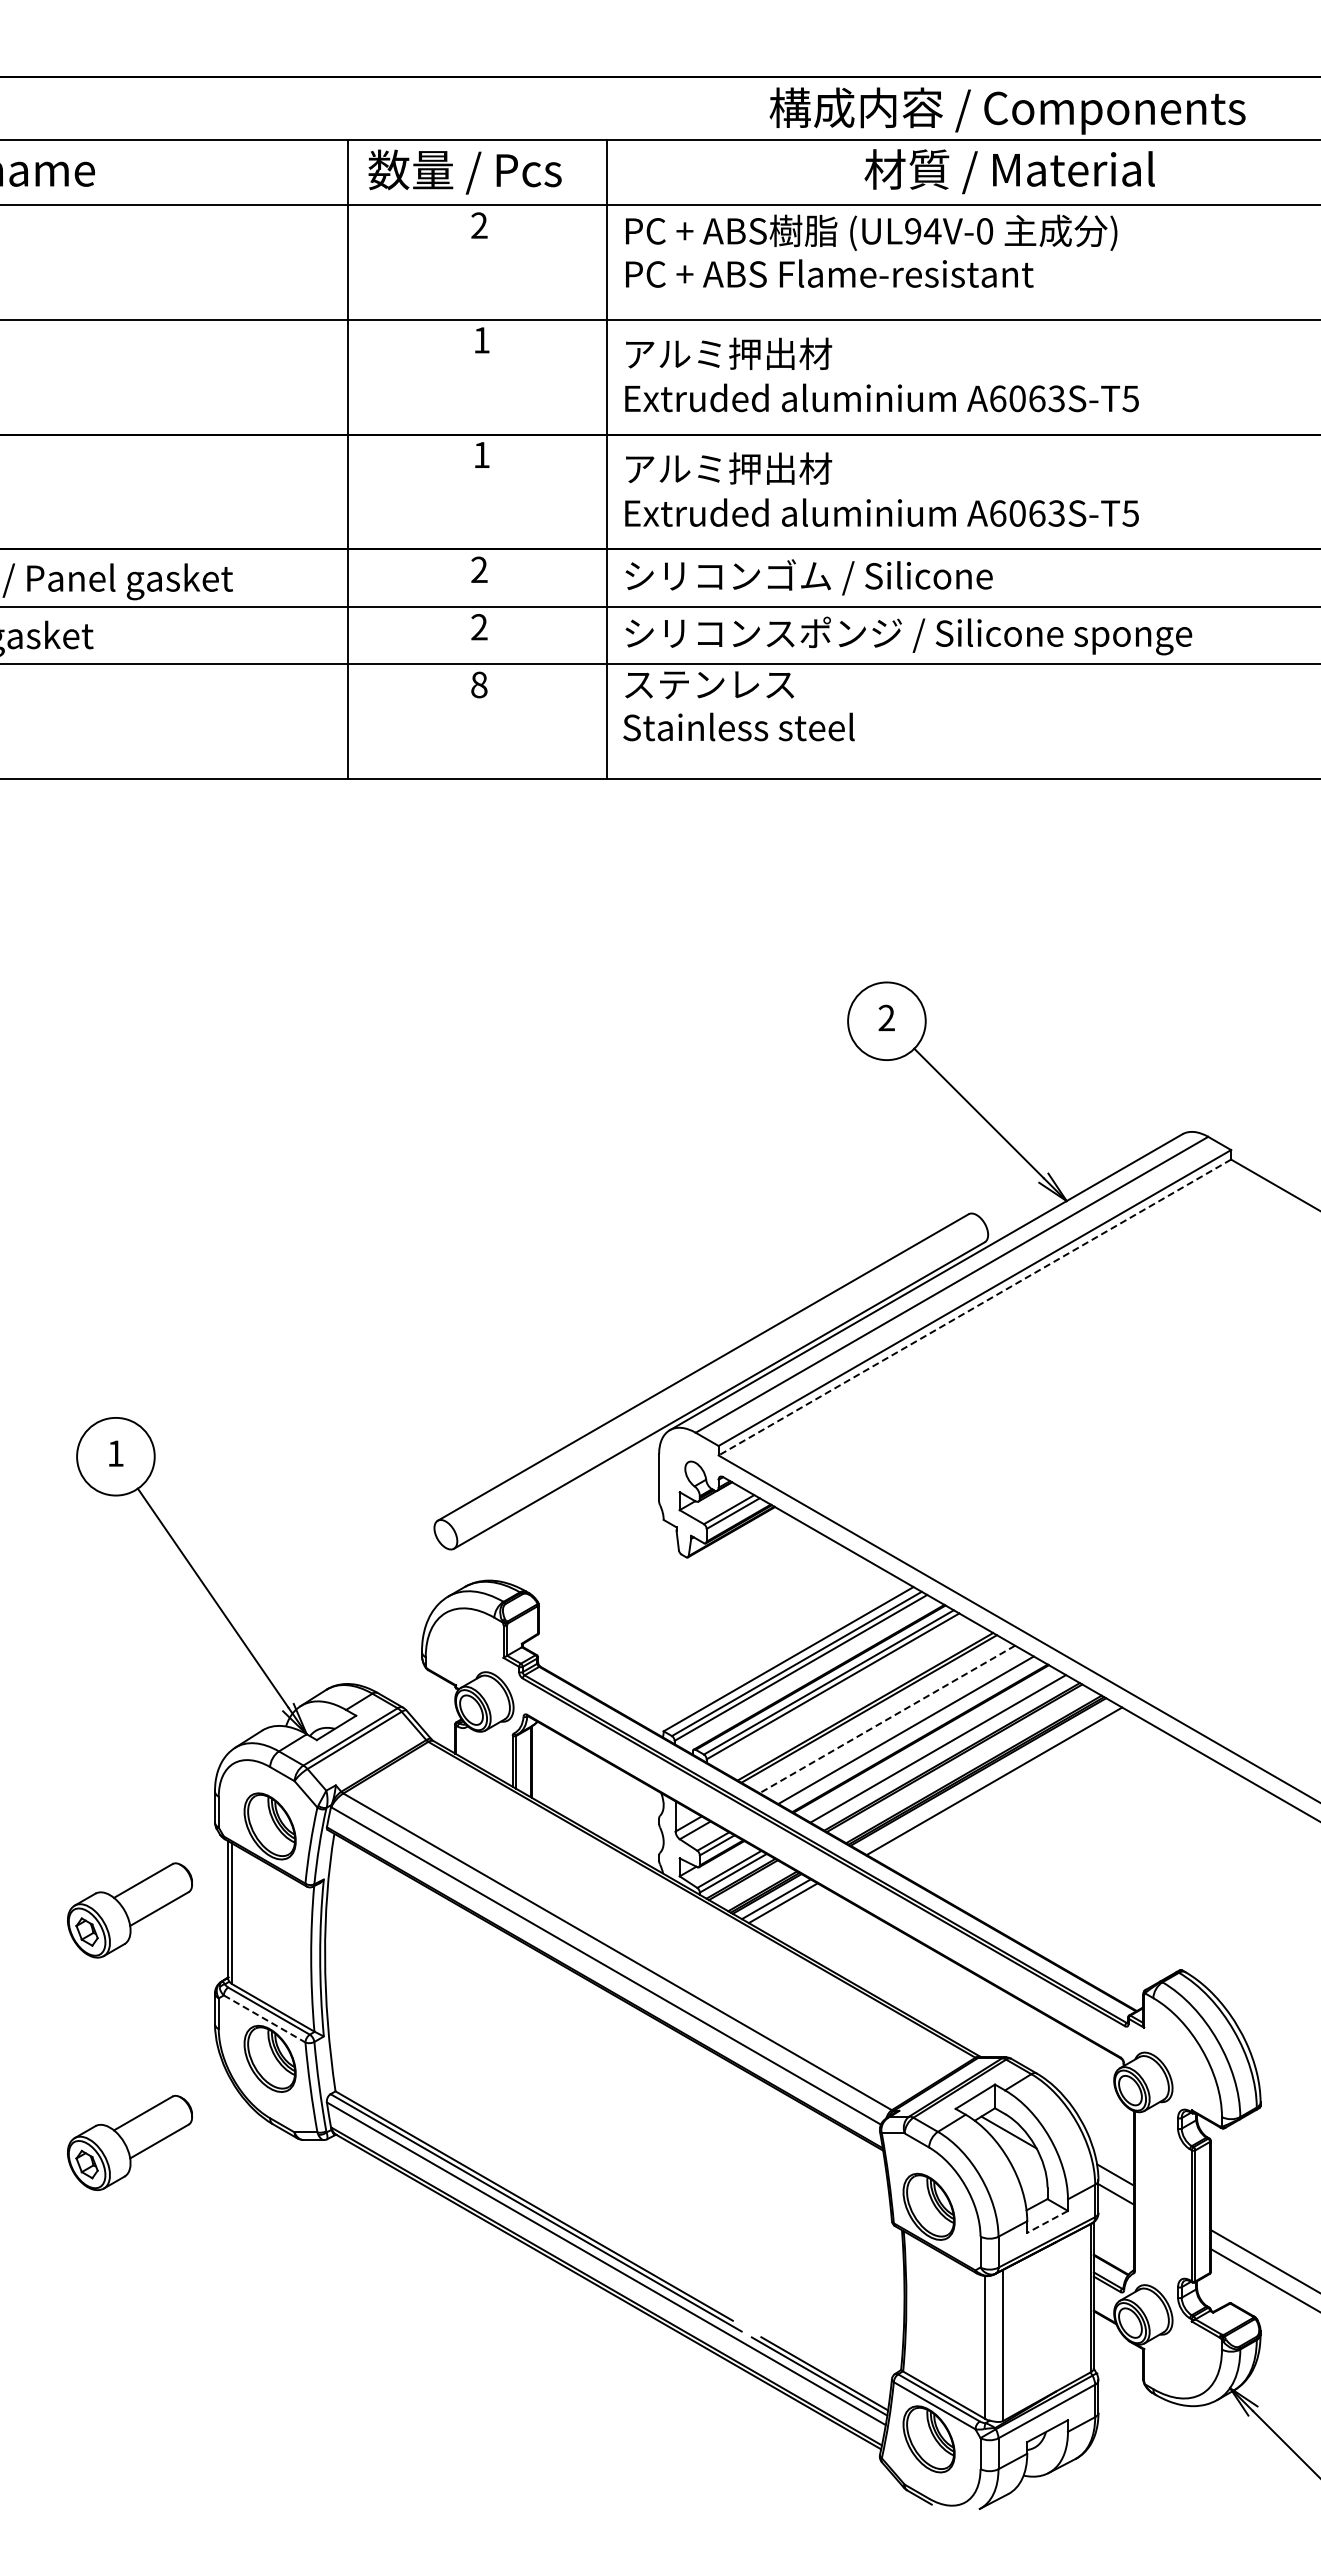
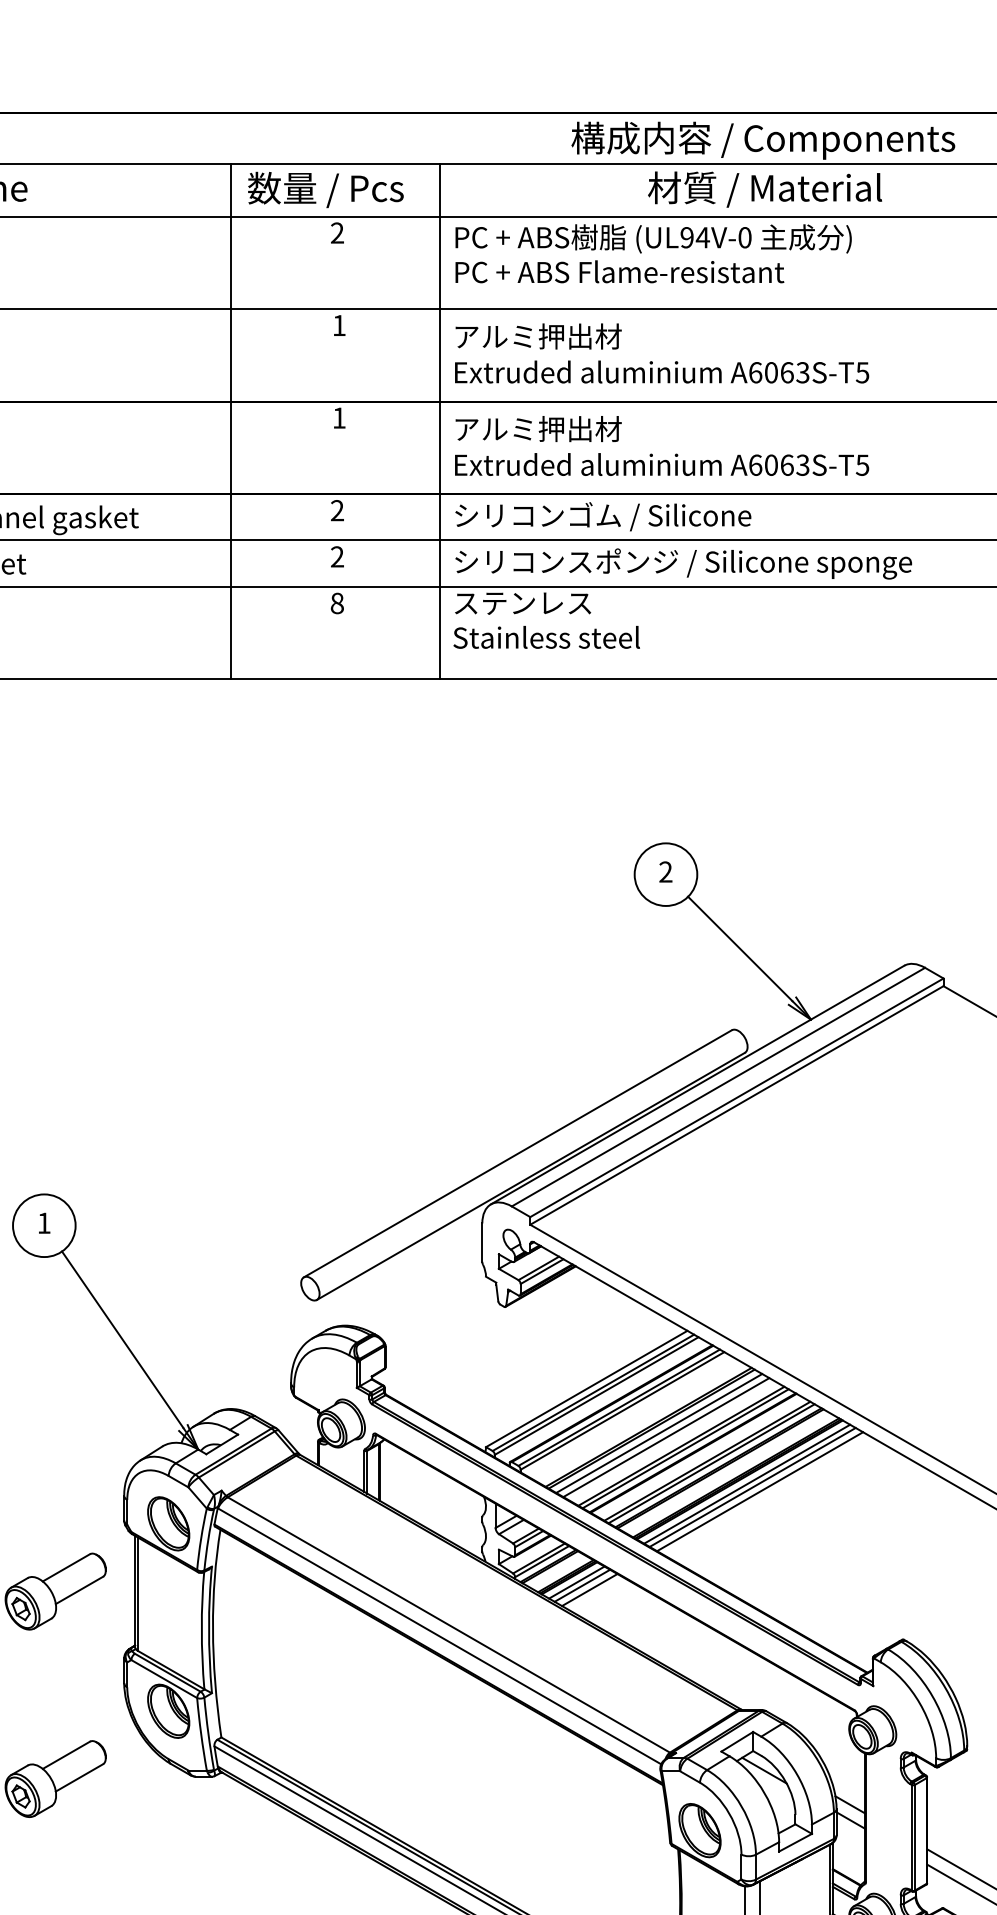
line: (974, 1307) -> (736, 1105), dashed -> solid
line: (878, 1714) -> (659, 1433), added
line: (887, 1719) -> (666, 1437), dashed -> solid
line: (911, 1733) -> (685, 1448), added
line: (943, 1751) -> (711, 1463), added
line: (987, 1777) -> (747, 1484), added
line: (1003, 1786) -> (759, 1491), added
line: (792, 1908) -> (589, 1590), added
line: (265, 2019) -> (164, 1679), dashed -> solid
line: (1047, 2222) -> (795, 1843), dashed -> solid

